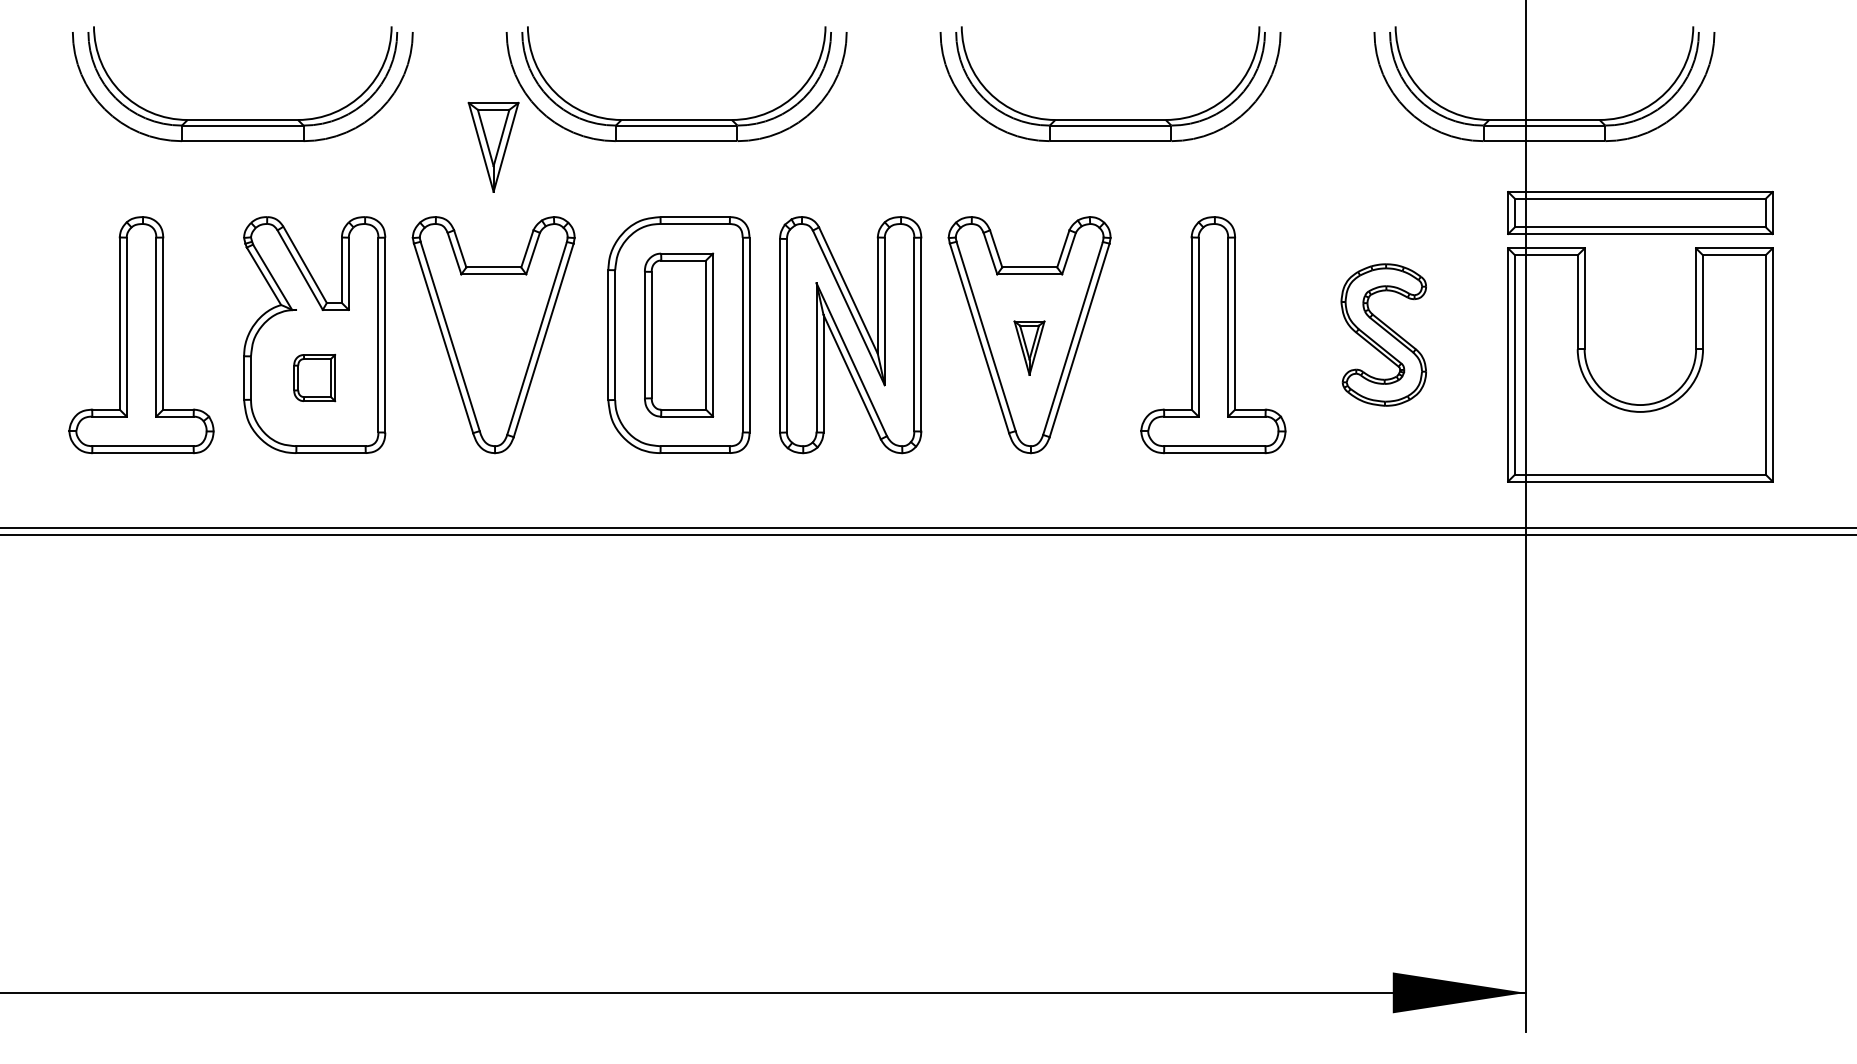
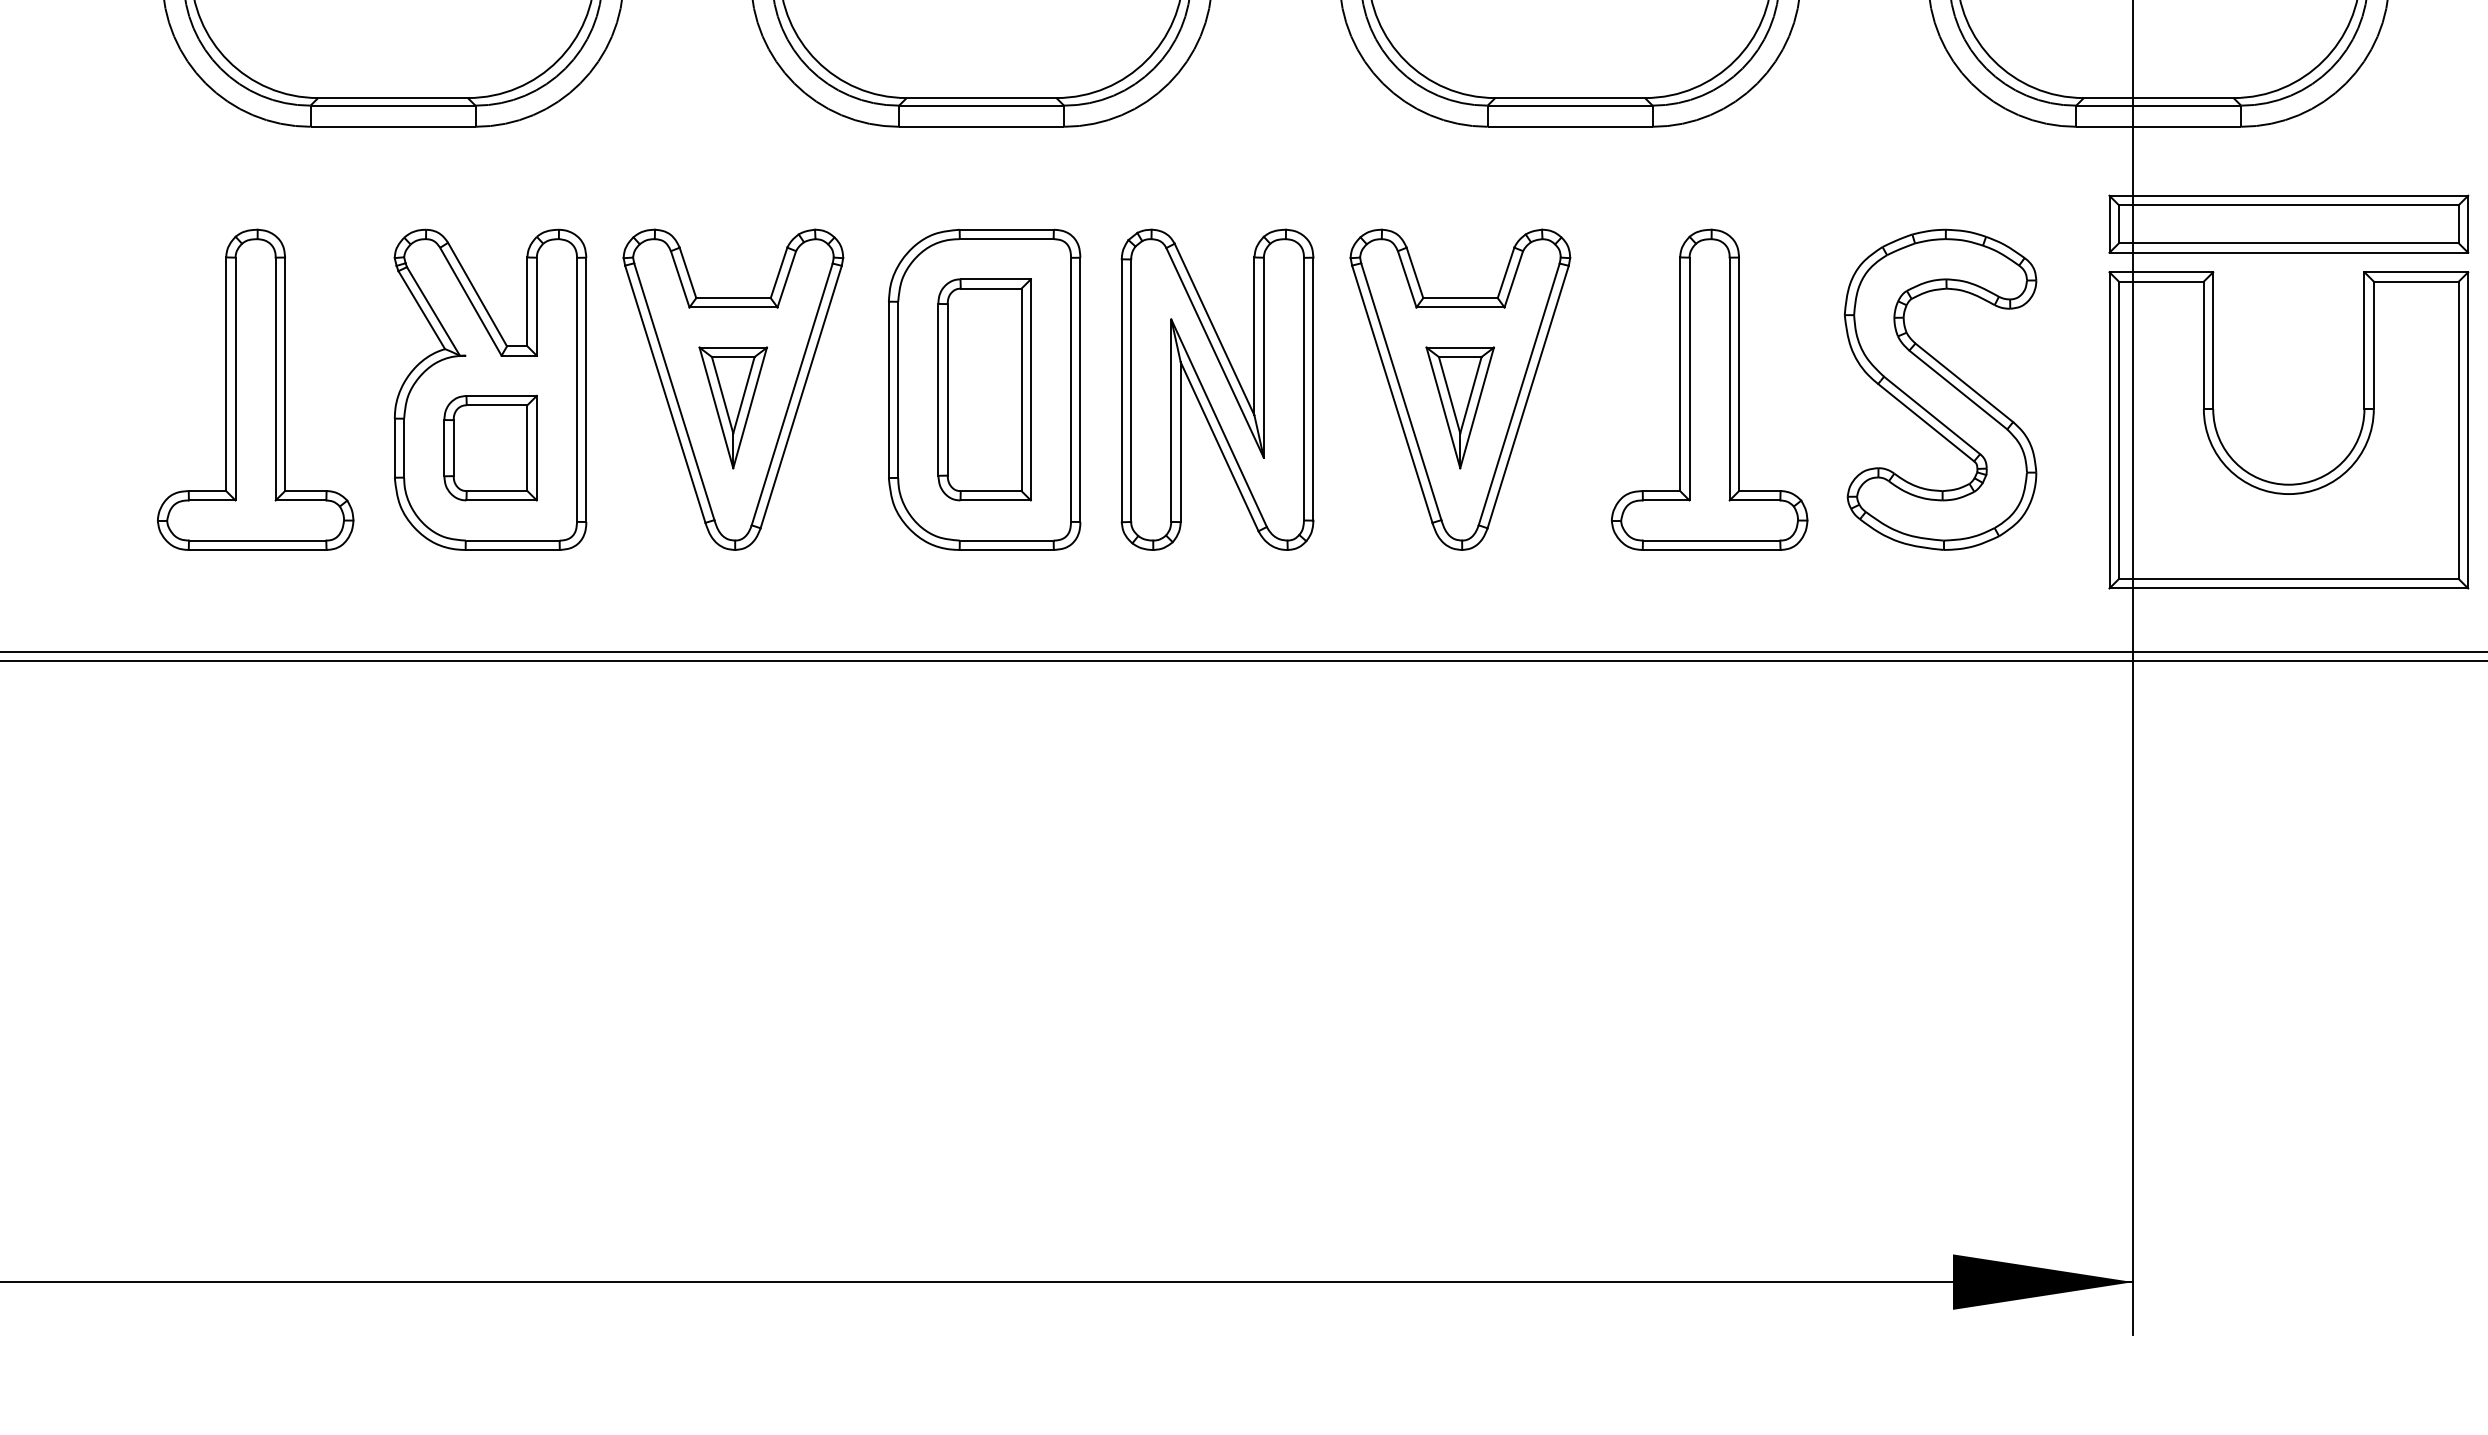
part: (493, 146) -> (733, 406), moved
part: (1383, 334) -> (1940, 389), size x1.67
part: (1029, 347) -> (1460, 406), size x1.67
part: (314, 377) -> (490, 447), size x1.67

